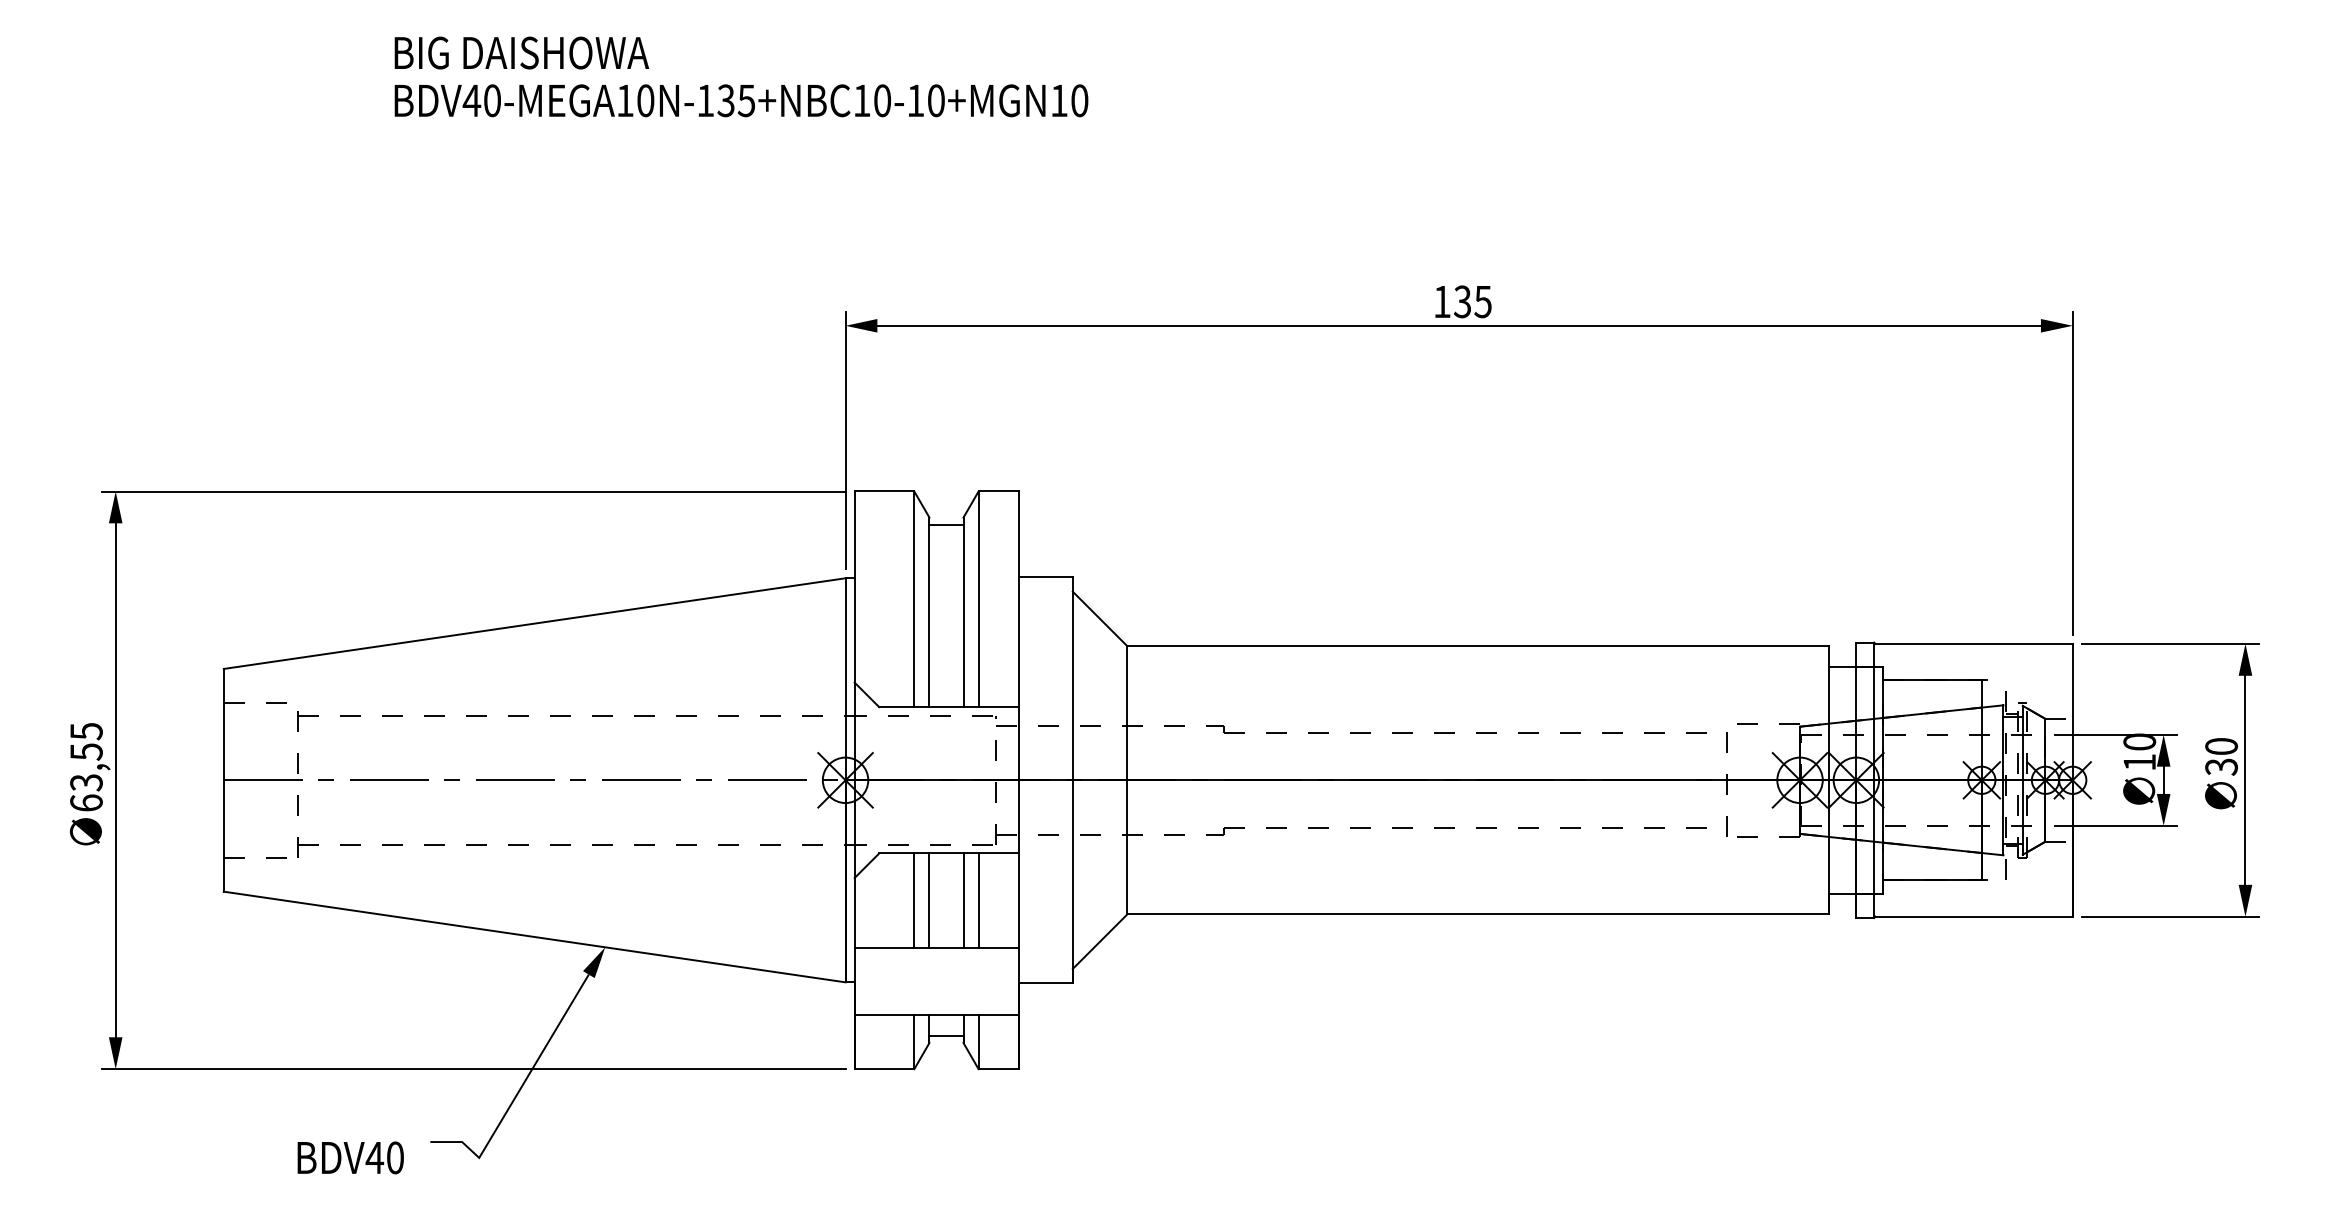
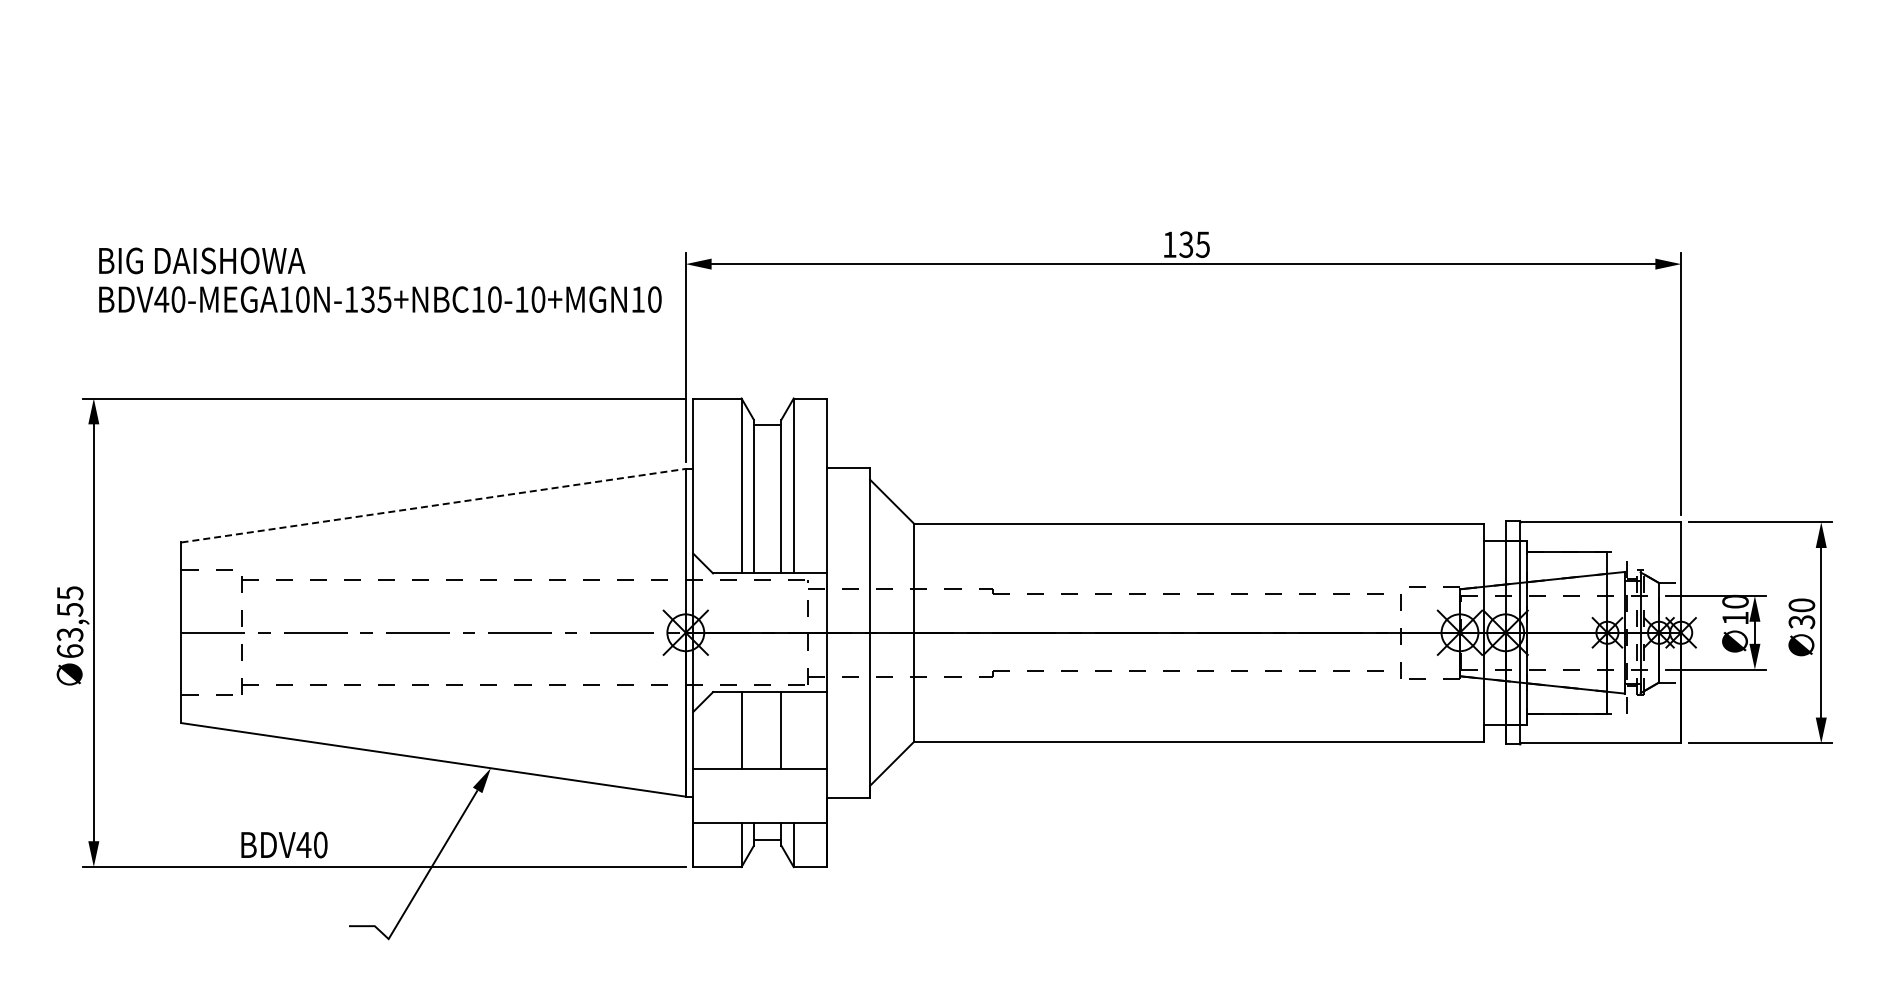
text: (741, 75) -> (380, 279), moved
line: (534, 623) -> (433, 505), solid -> dashed
line: (929, 900) -> (753, 730), removed
line: (978, 900) -> (793, 730), removed
text: (350, 1157) -> (284, 844), moved

